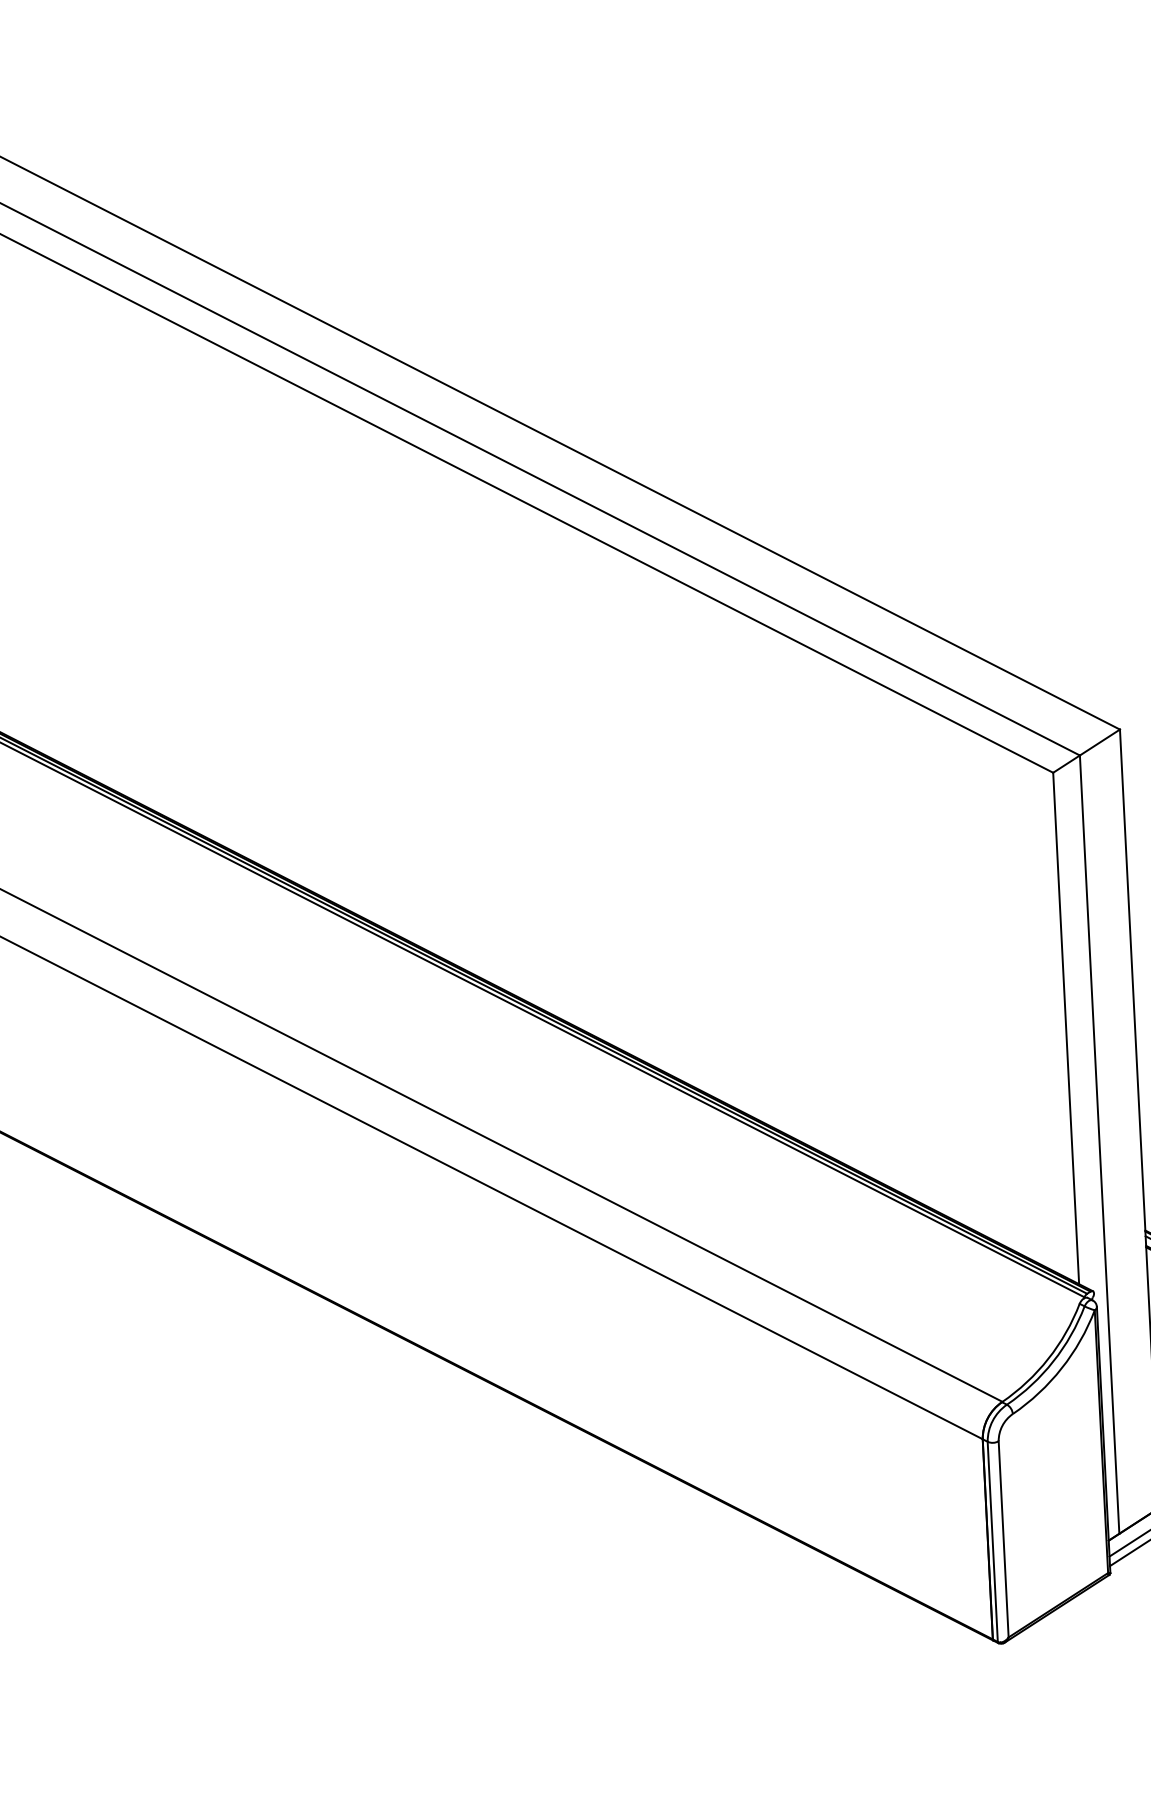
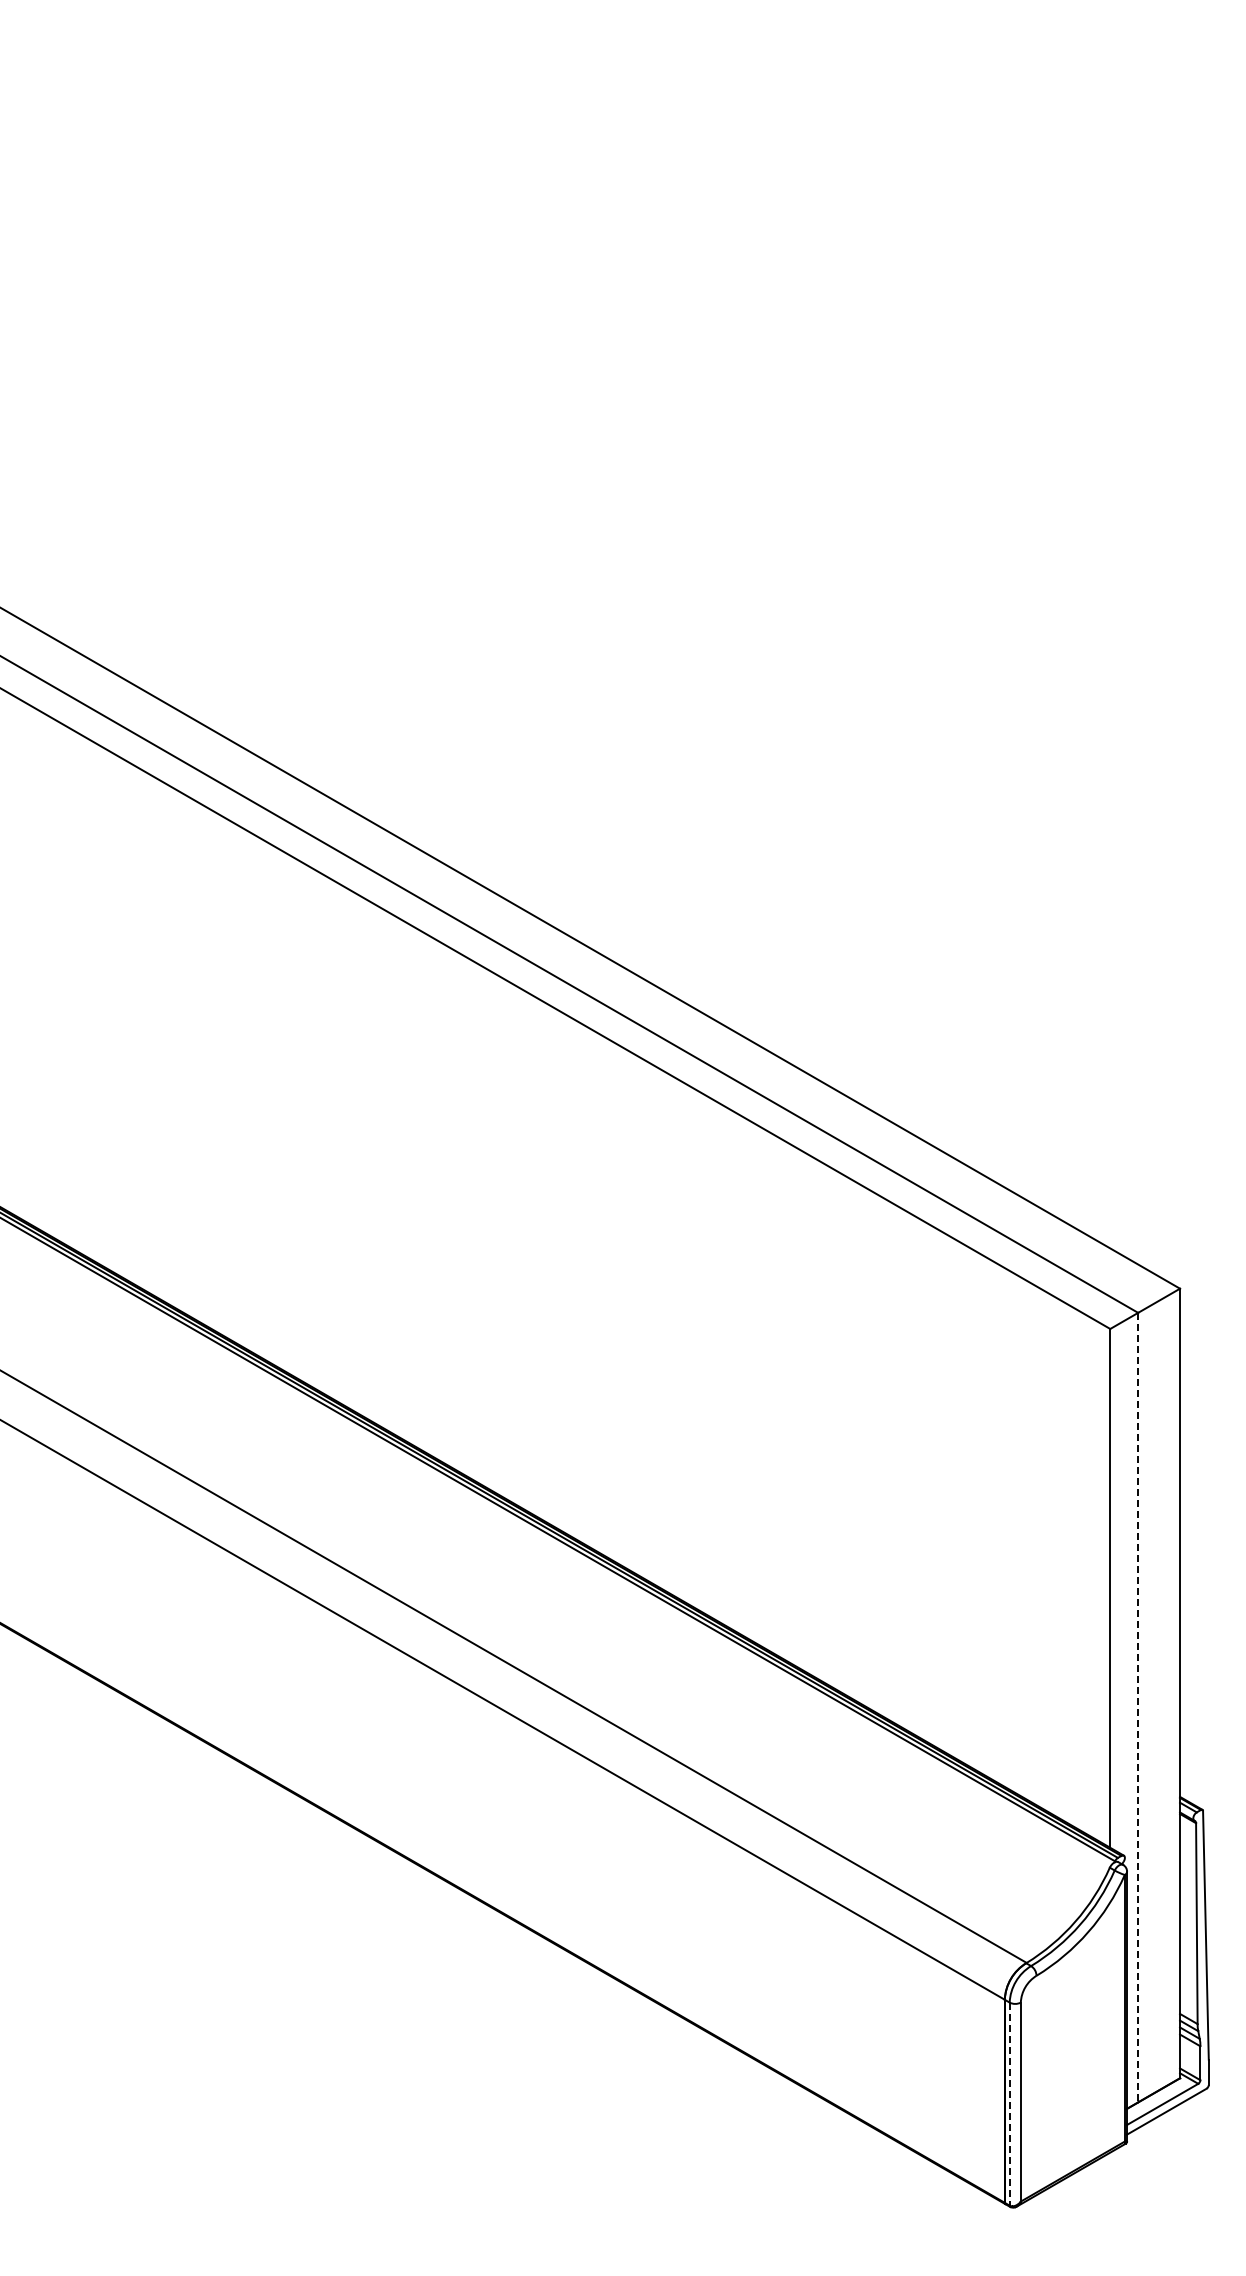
line: (1099, 1144) -> (1138, 1707), solid -> dashed
line: (992, 1542) -> (1009, 2104), solid -> dashed

